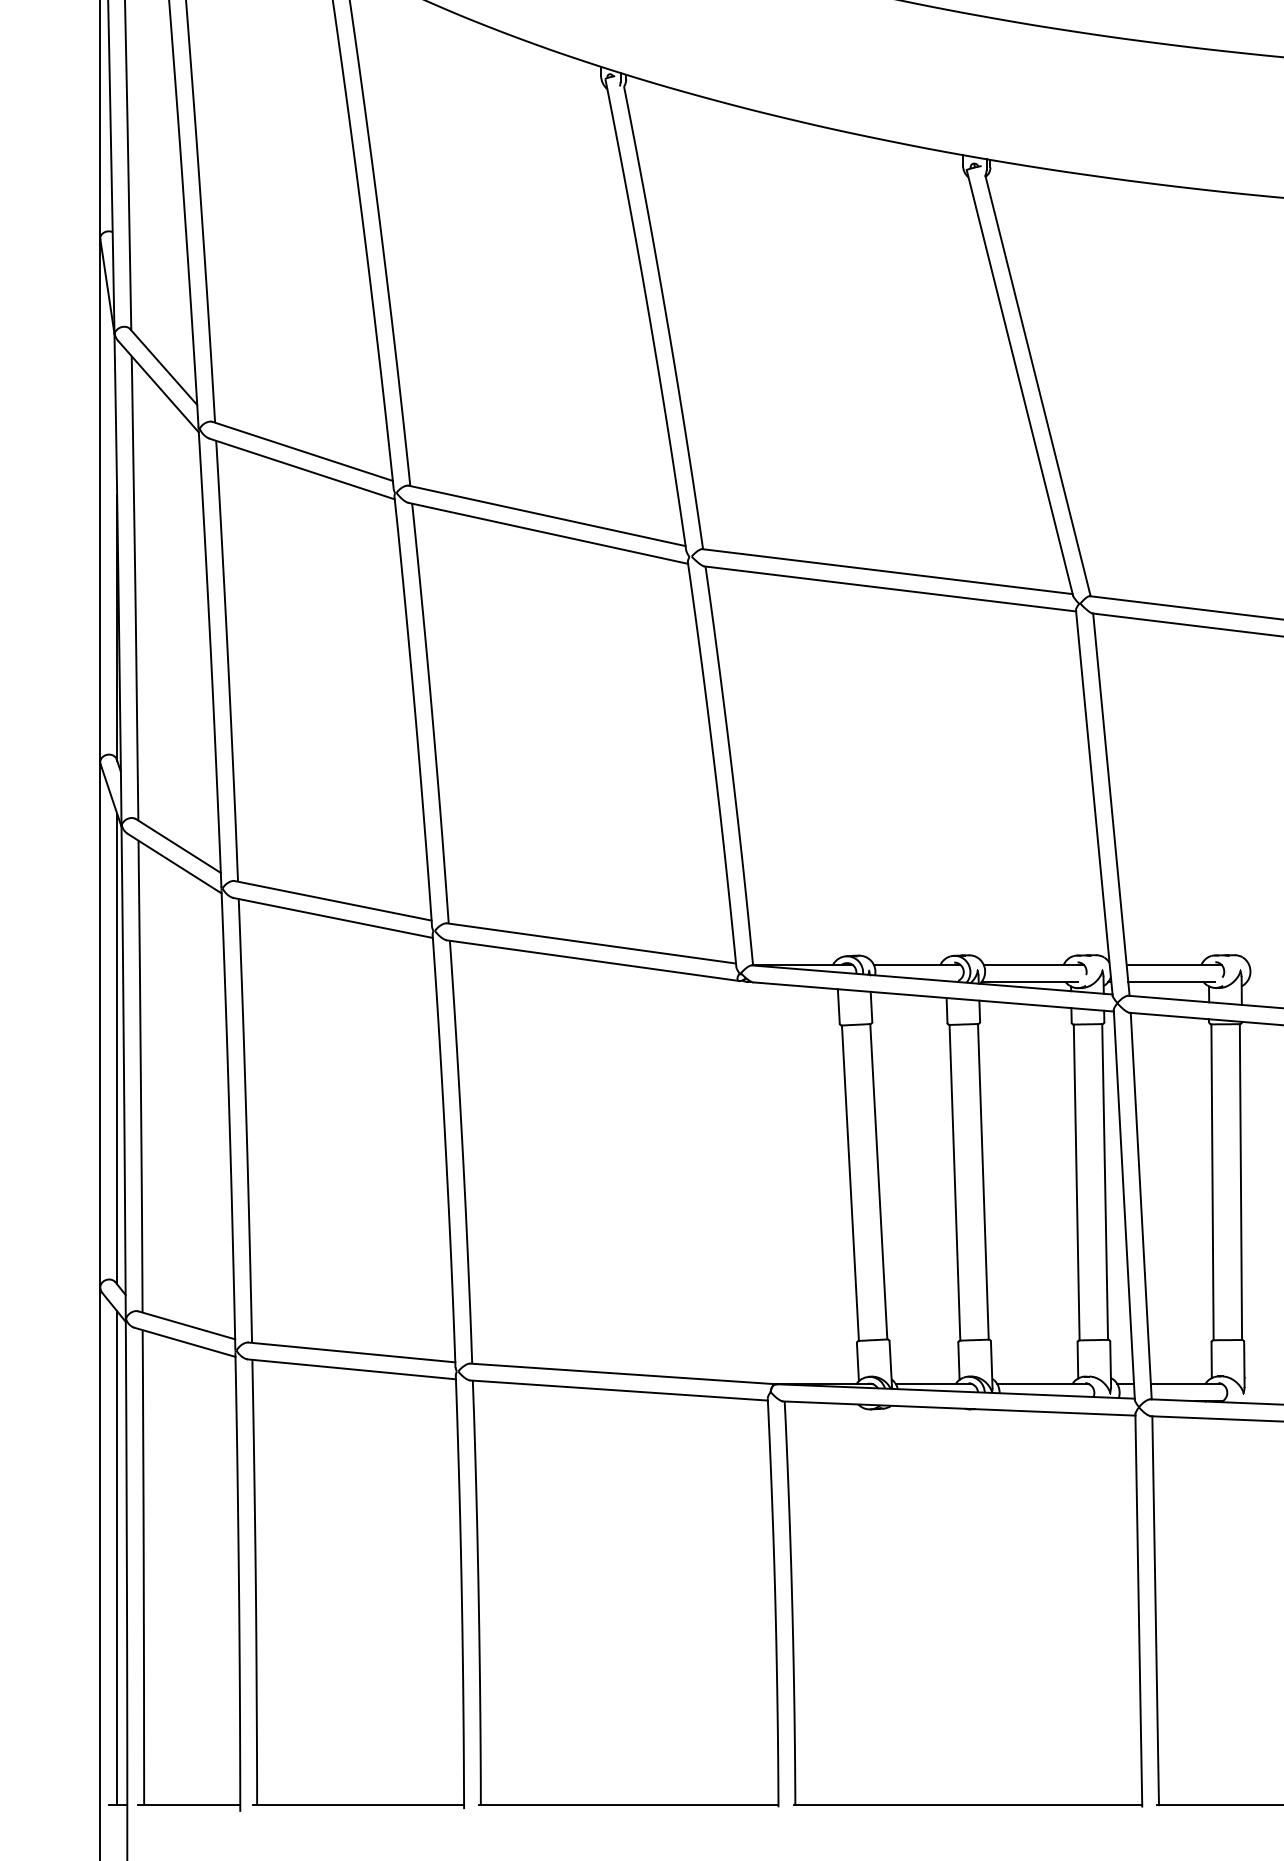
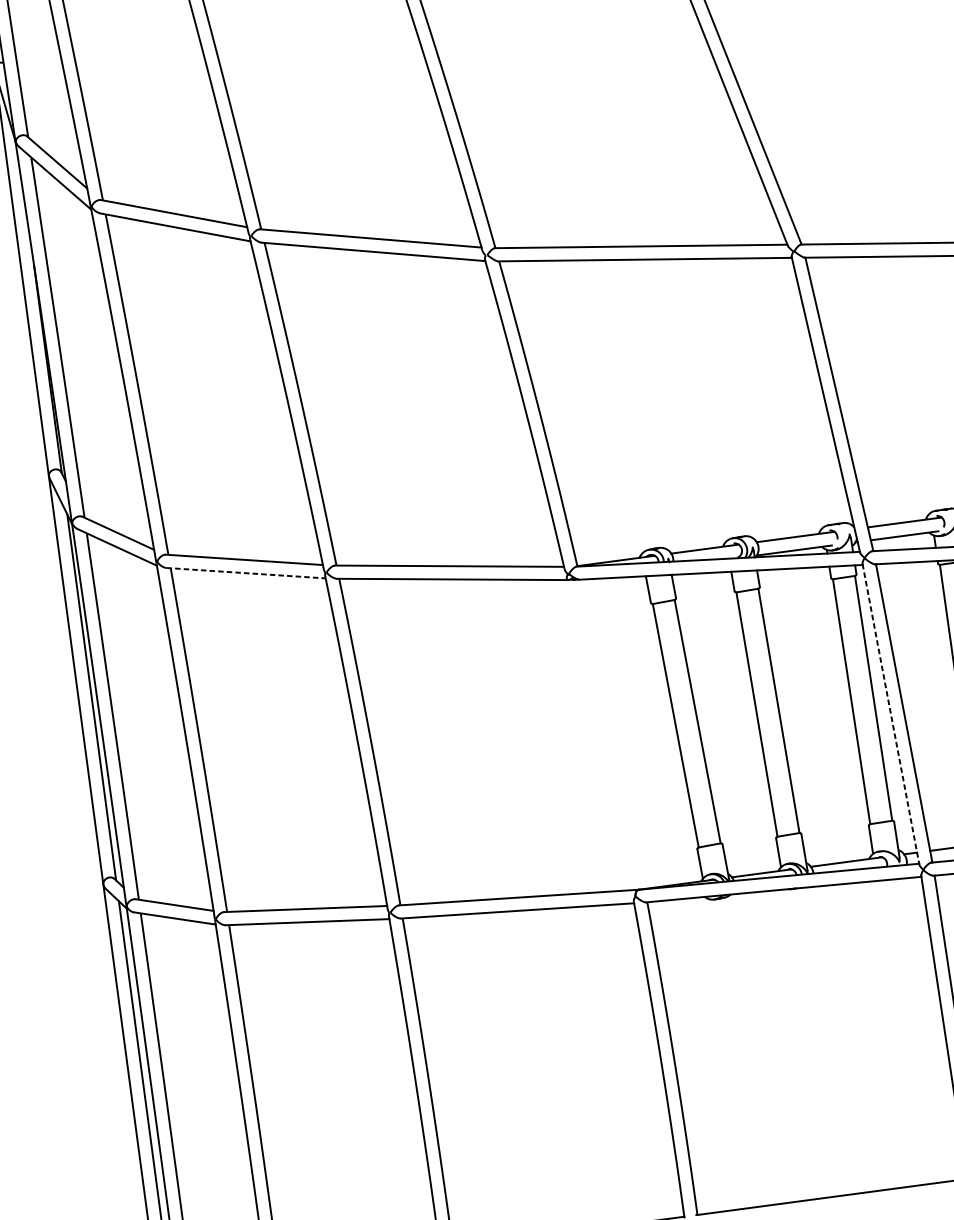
line: (333, 917) -> (246, 572), solid -> dashed
line: (1124, 1205) -> (891, 714), solid -> dashed

